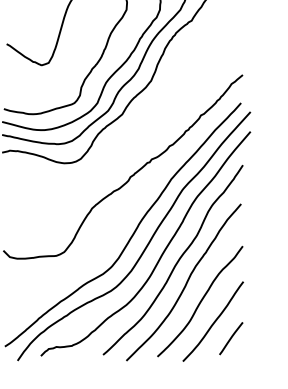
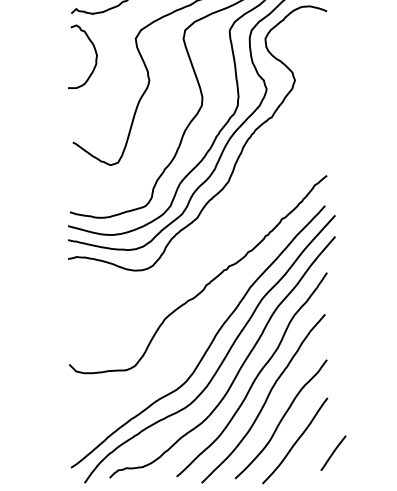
line: (231, 337) -> (333, 452), moved

